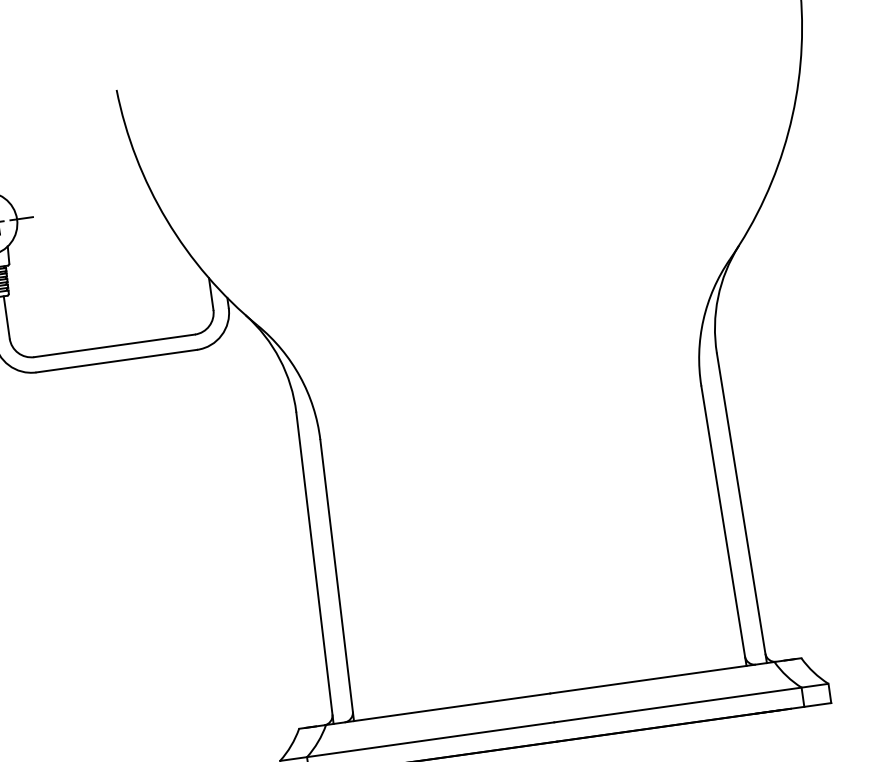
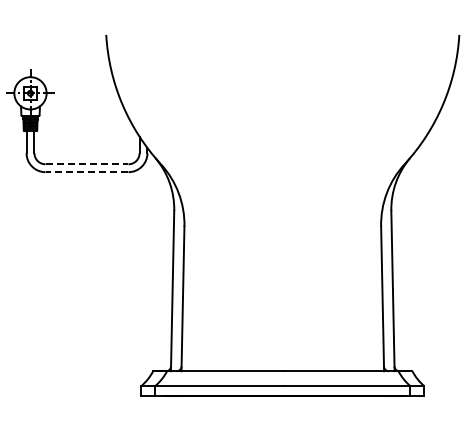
line: (115, 346) -> (87, 164), solid -> dashed
line: (115, 361) -> (86, 172), solid -> dashed

